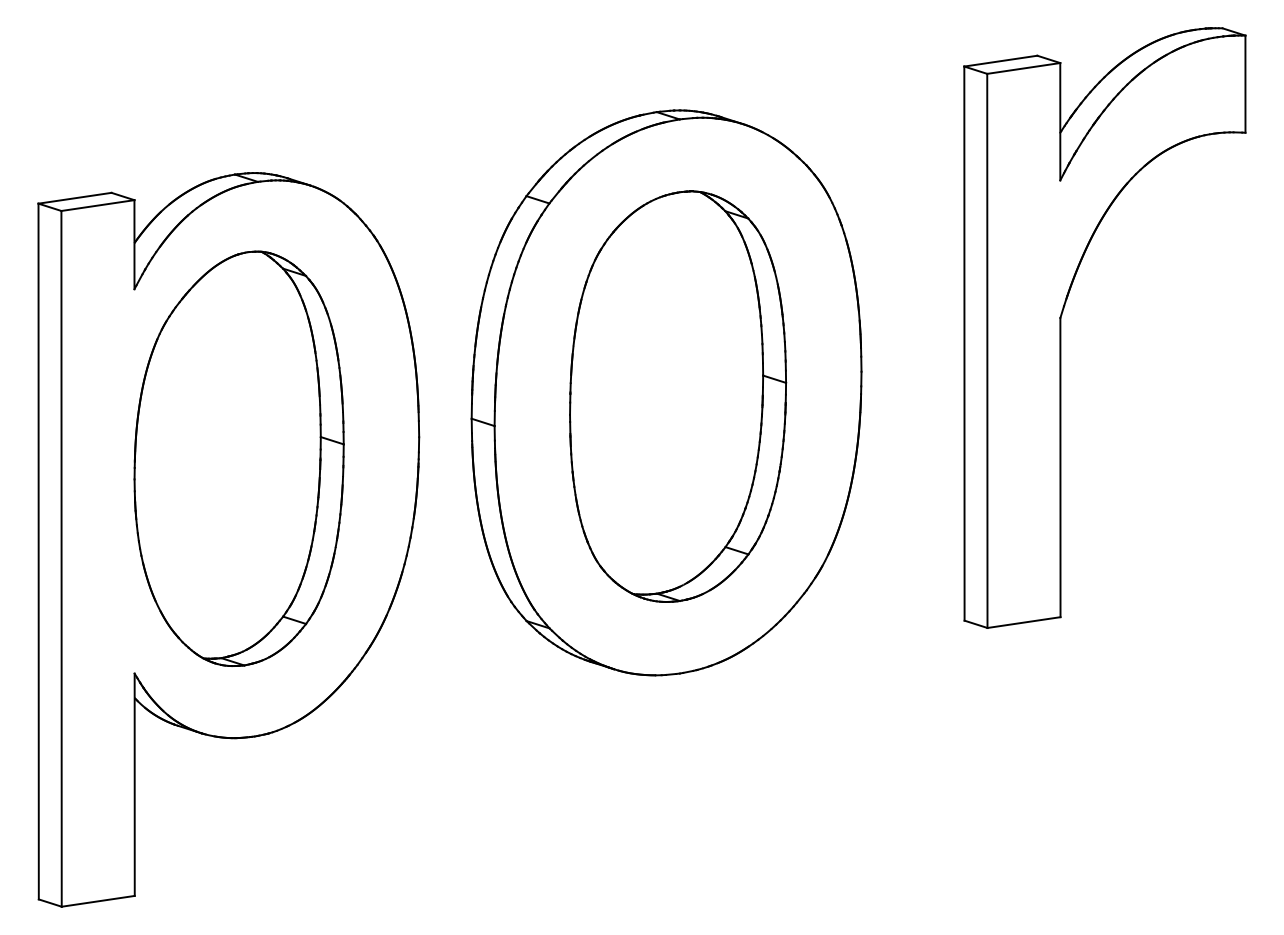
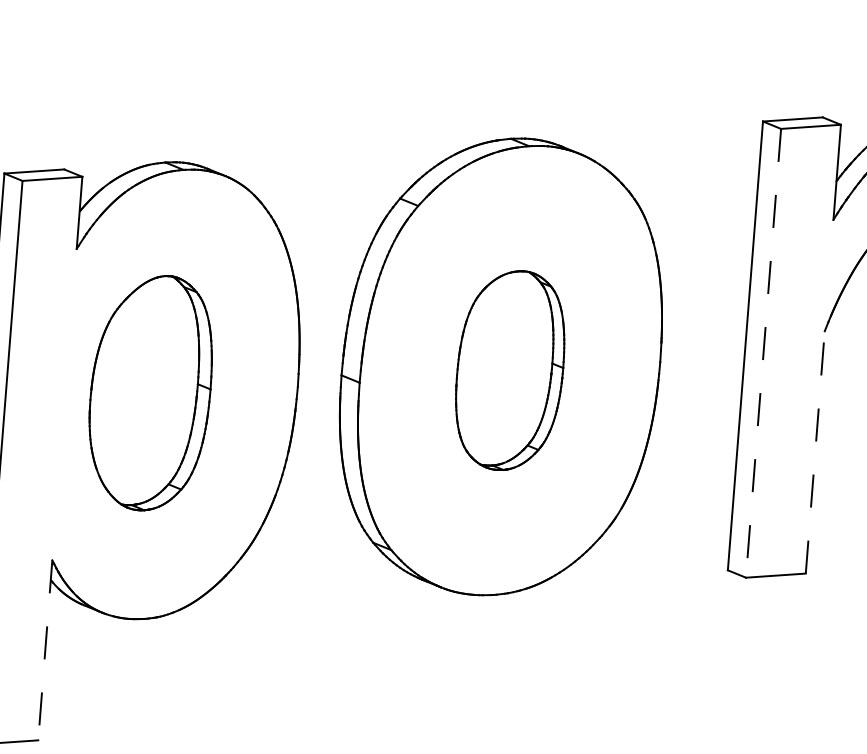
line: (987, 351) -> (763, 353), solid -> dashed
part: (678, 396) -> (510, 370), size x0.6
part: (238, 458) -> (150, 392), size x0.7
line: (1060, 467) -> (815, 452), solid -> dashed
line: (134, 785) -> (45, 650), solid -> dashed

